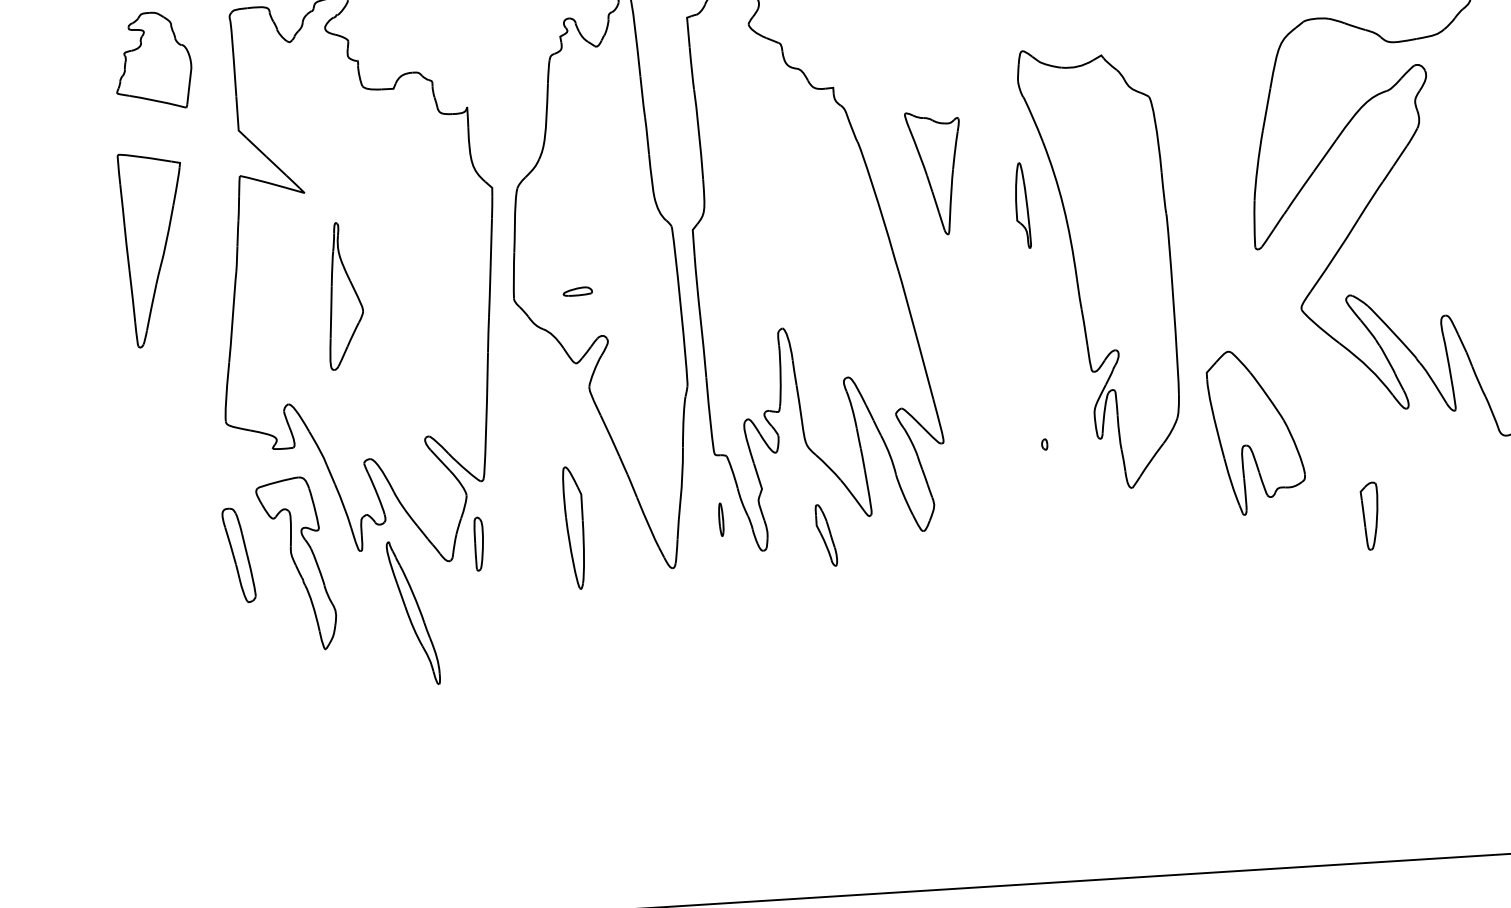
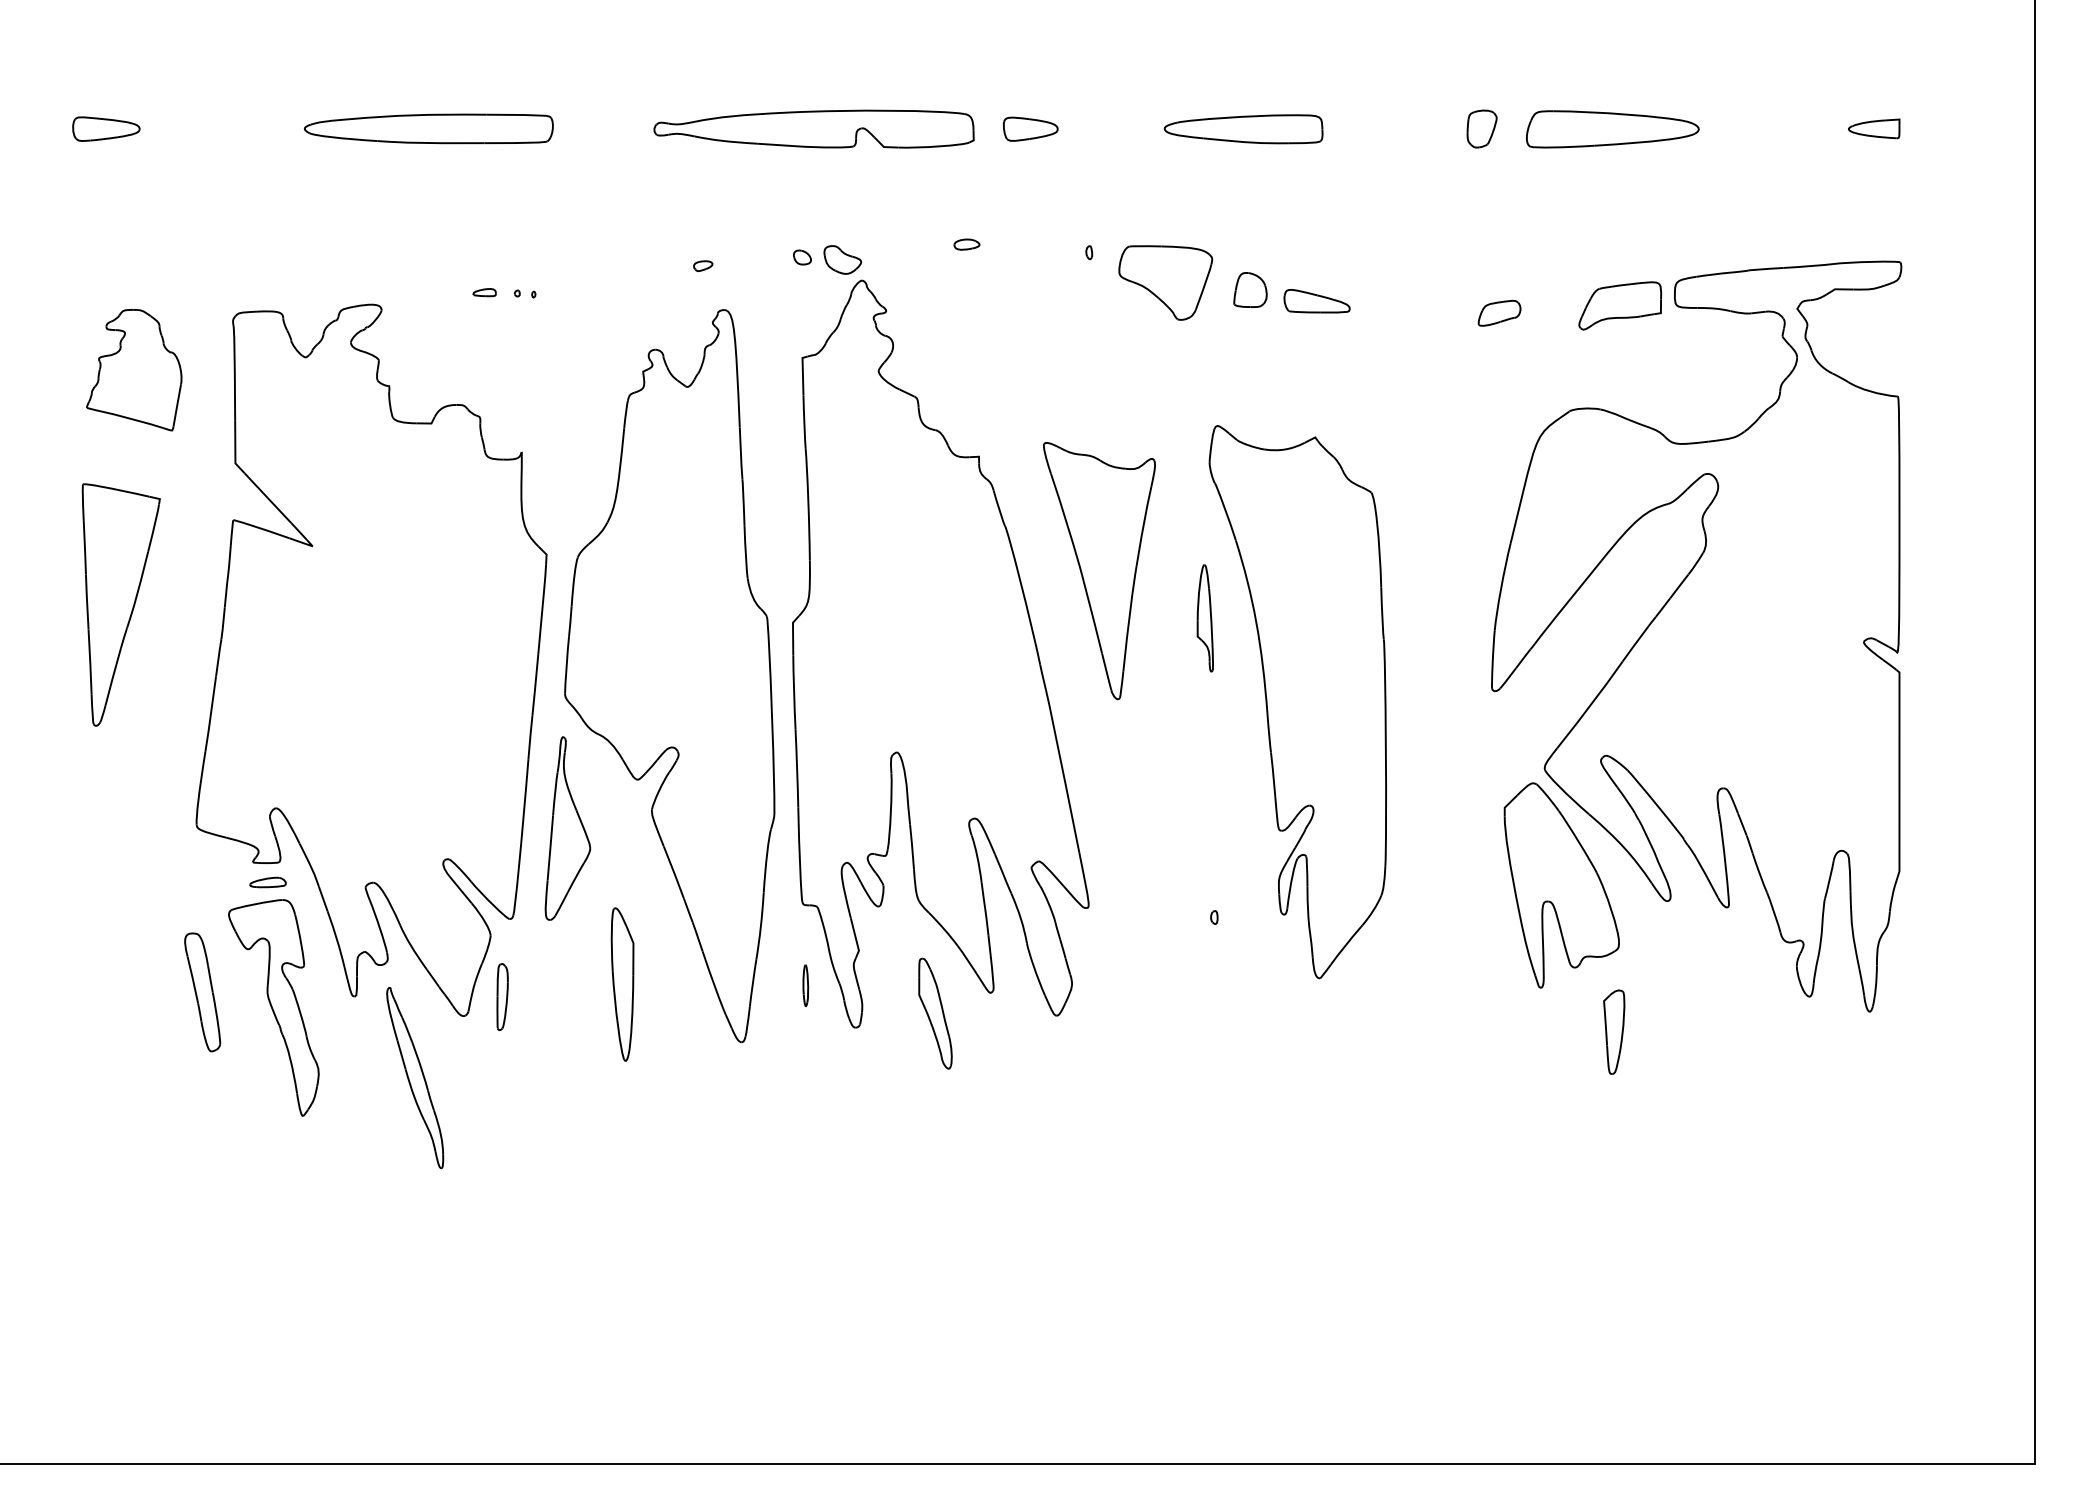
part: (935, 173) -> (1099, 571), size x1.67
part: (577, 291) -> (267, 882), moved
part: (343, 295) -> (567, 828), moved
part: (1256, 432) -> (1561, 885), moved
part: (826, 535) -> (935, 1013), size x1.43

